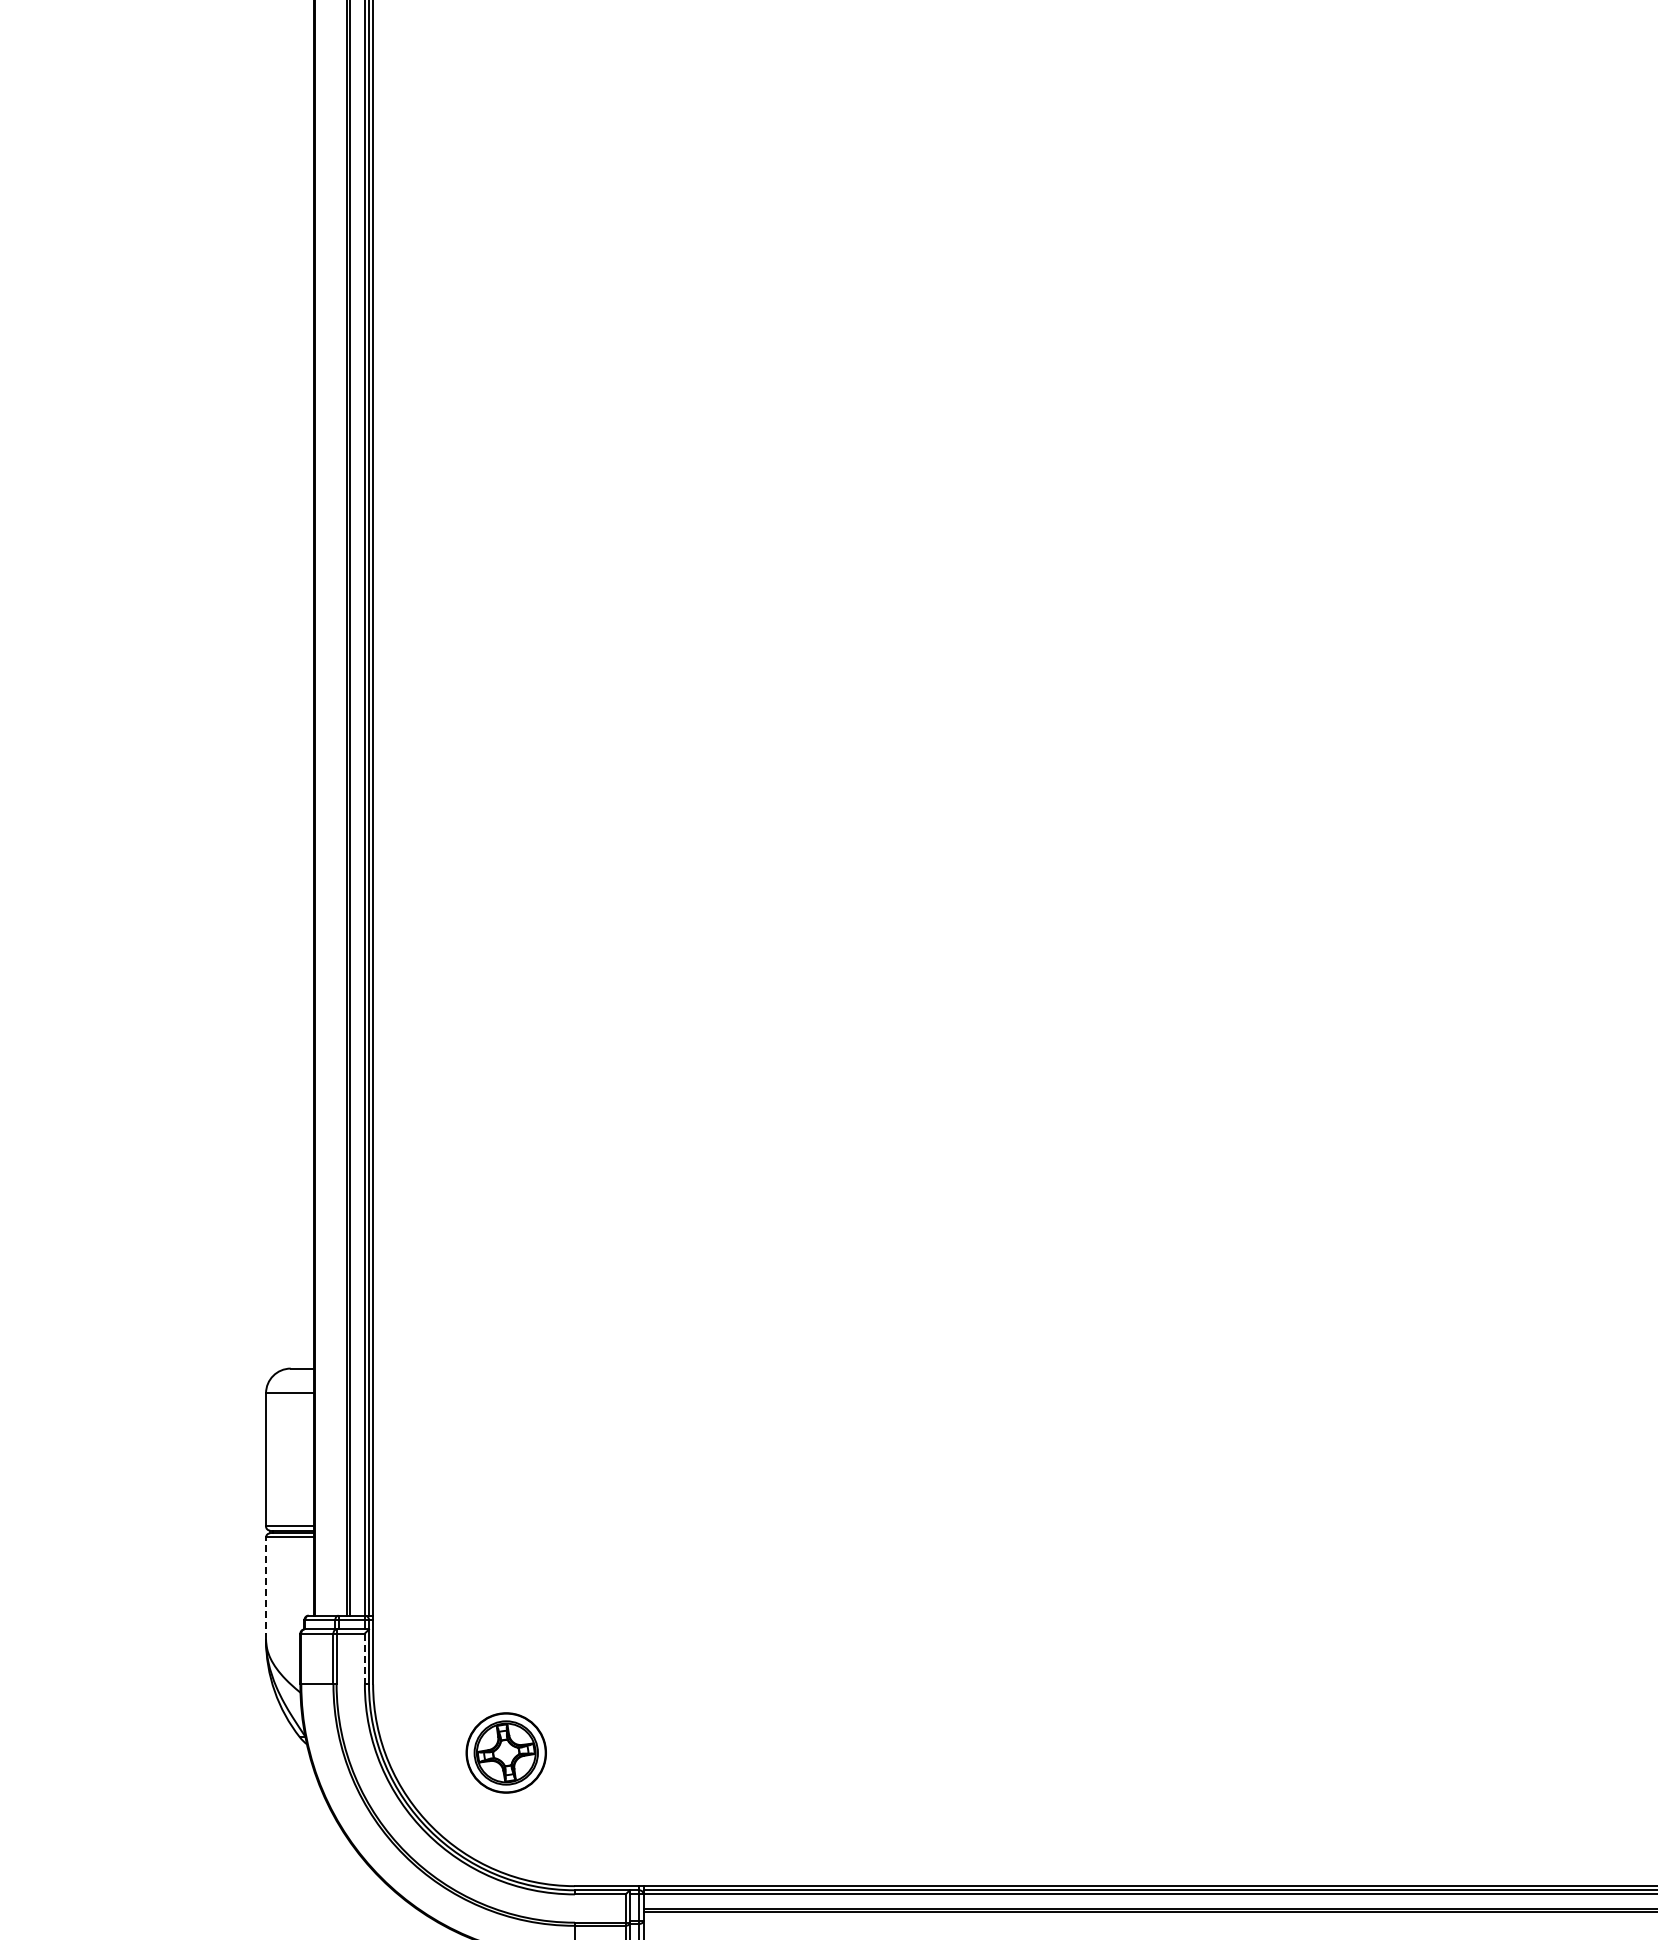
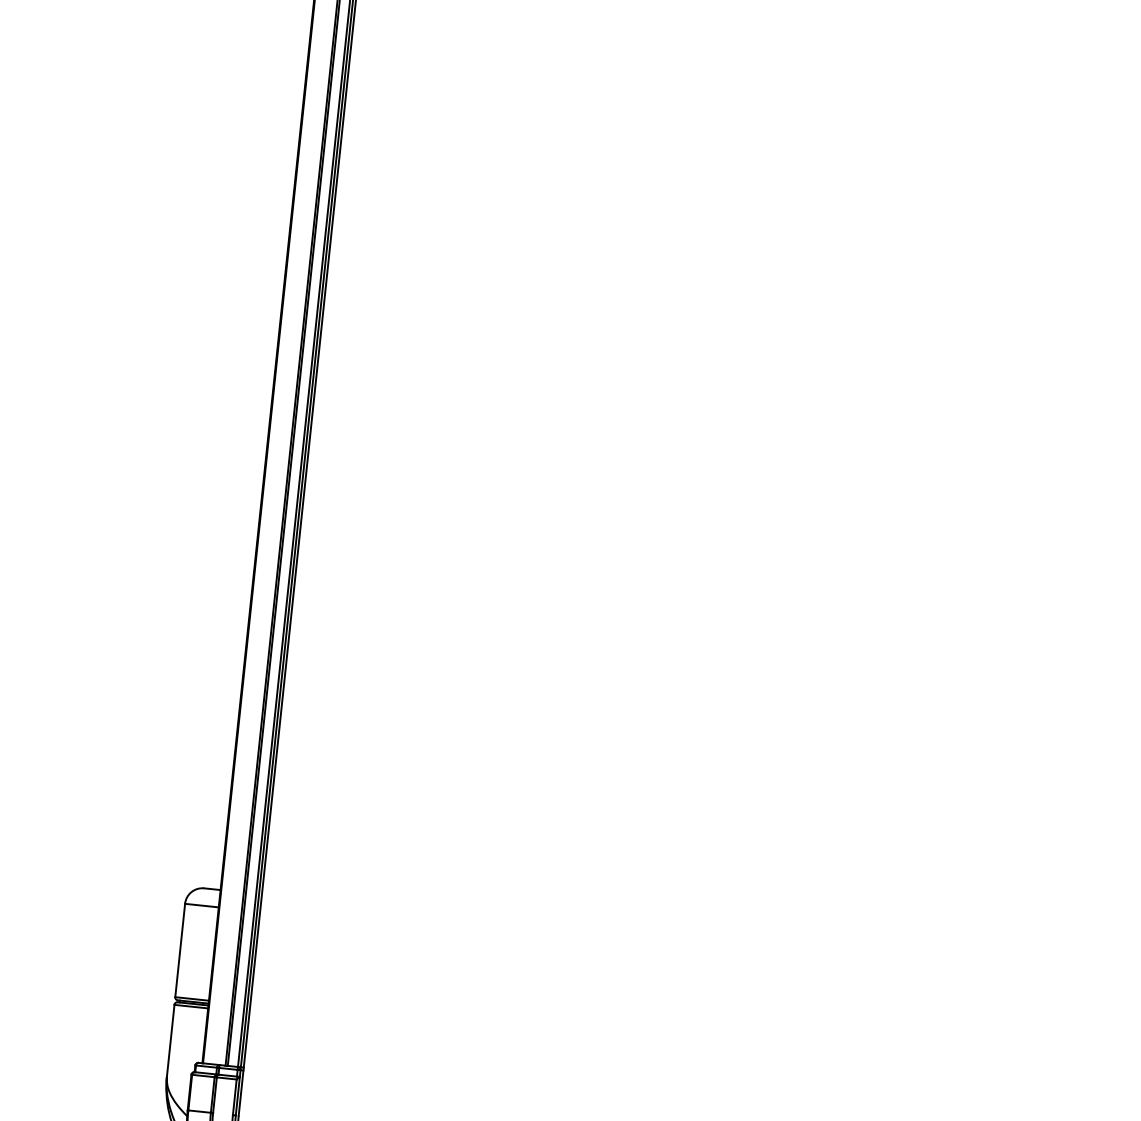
line: (266, 1588) -> (171, 1040), dashed -> solid
line: (364, 1659) -> (234, 1097), dashed -> solid

